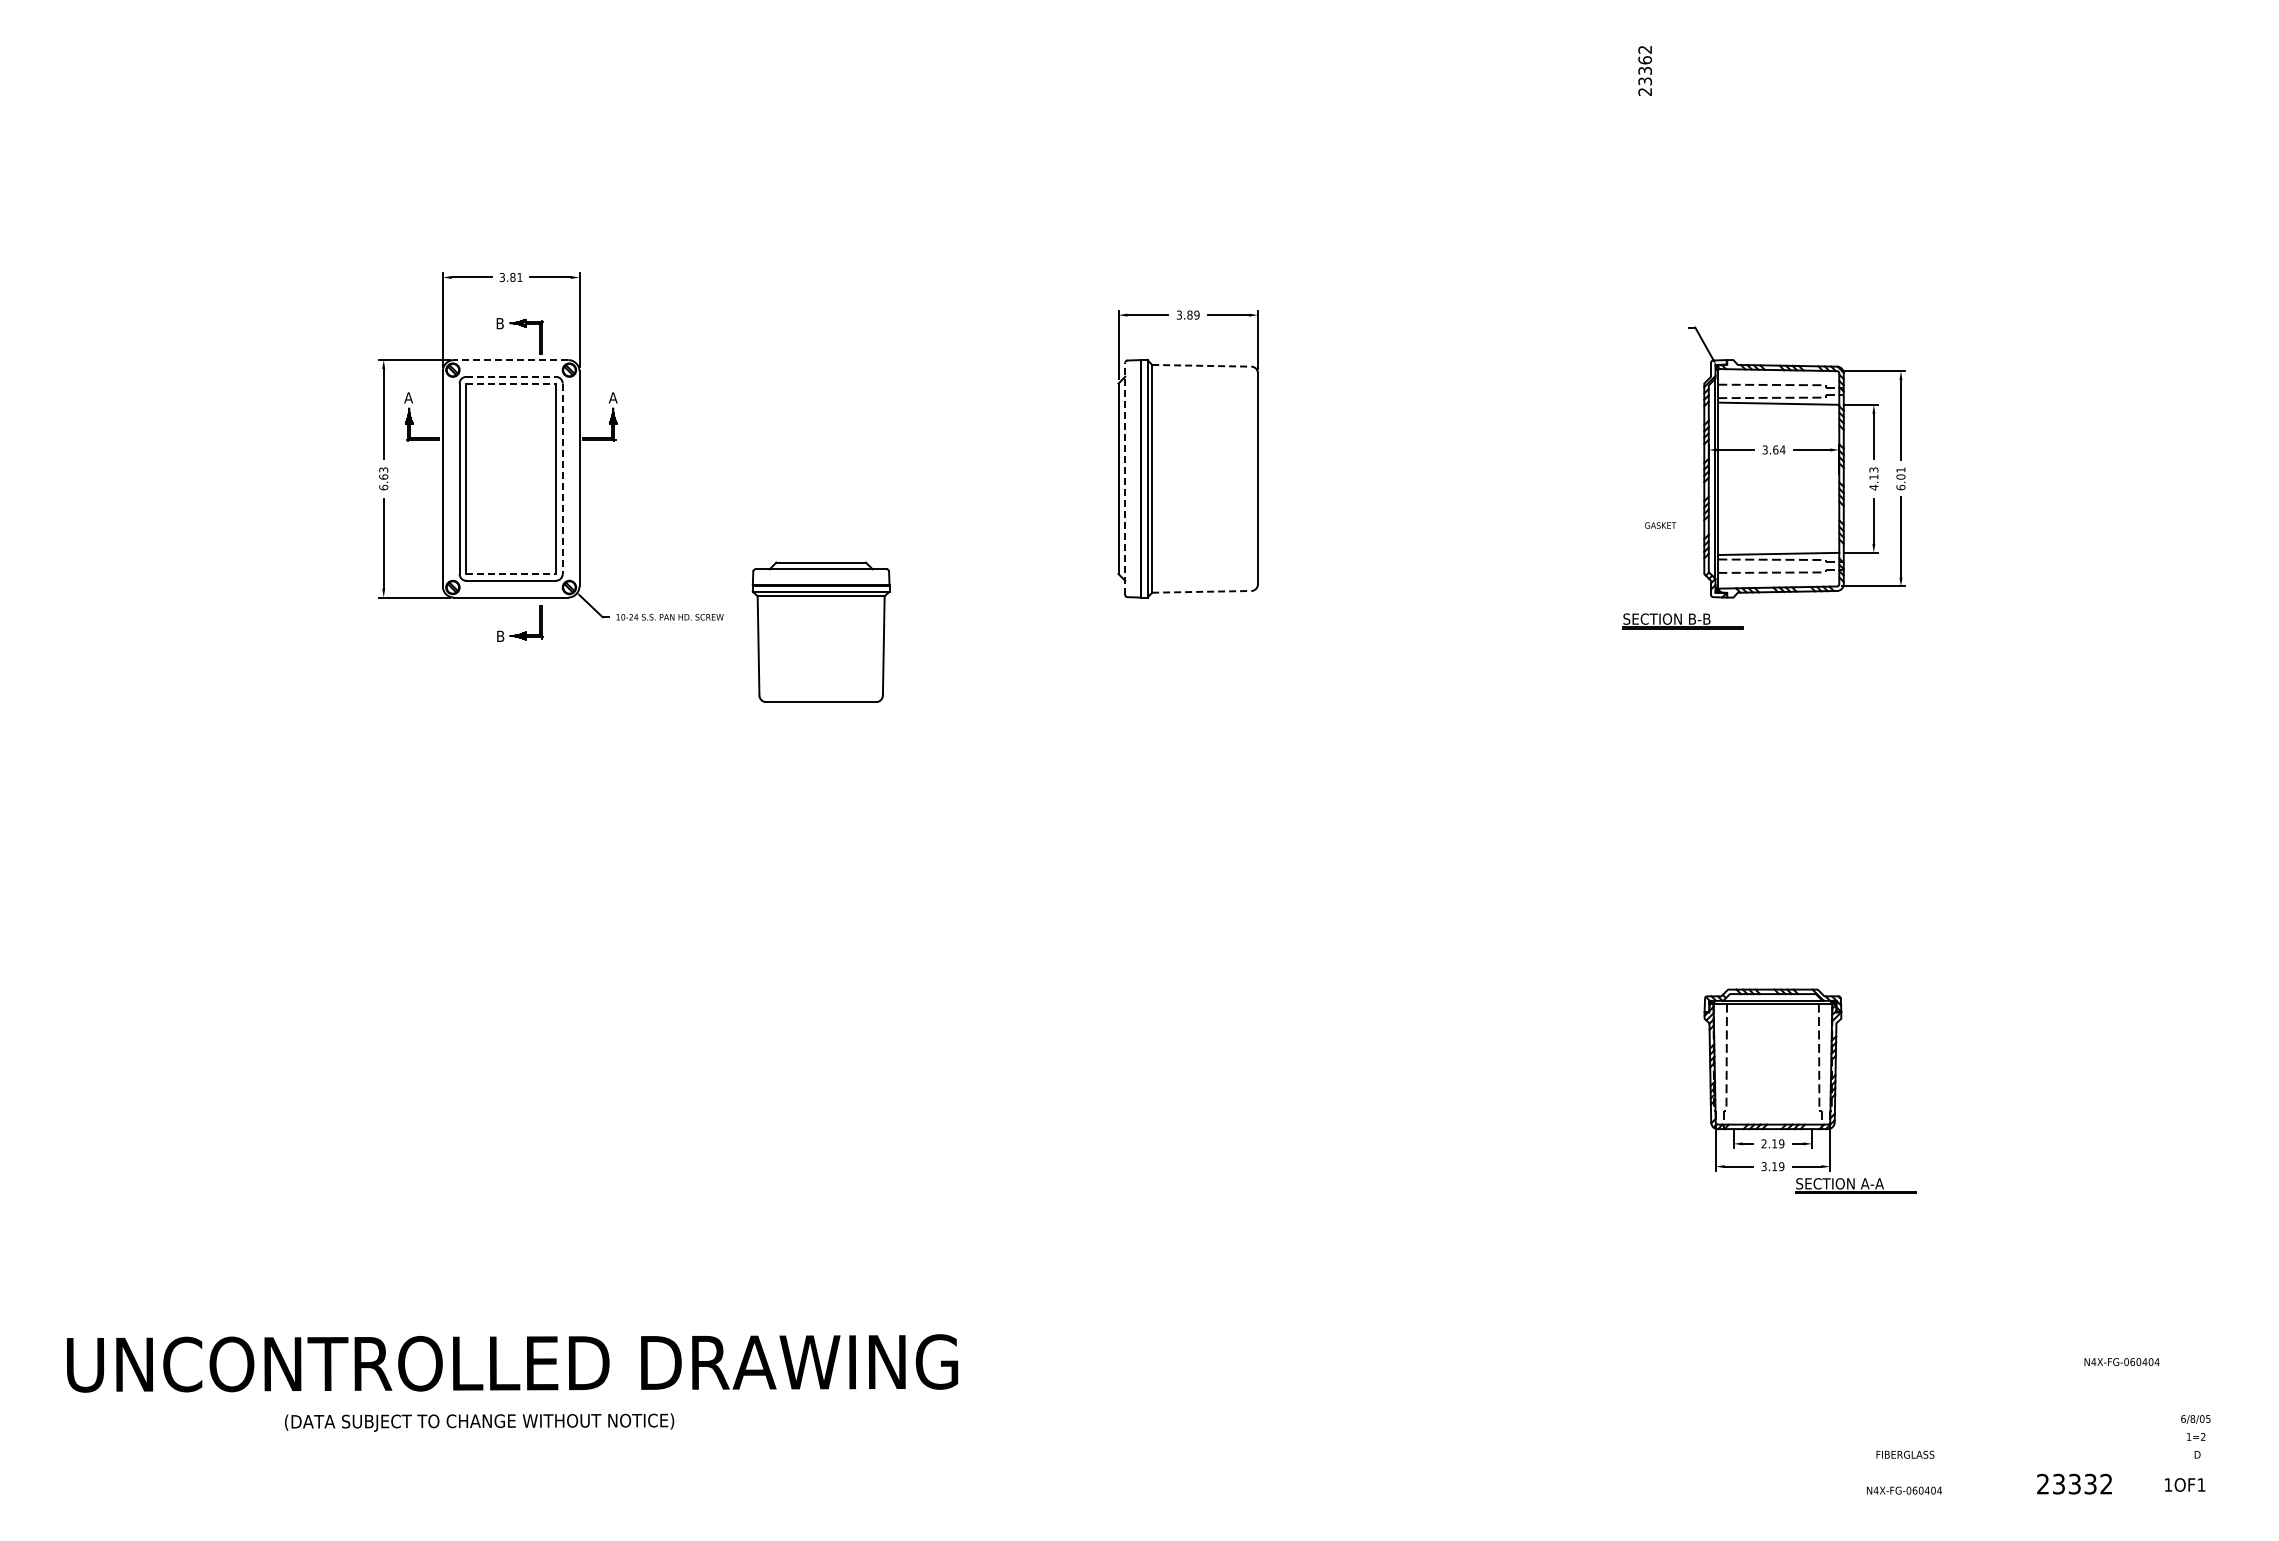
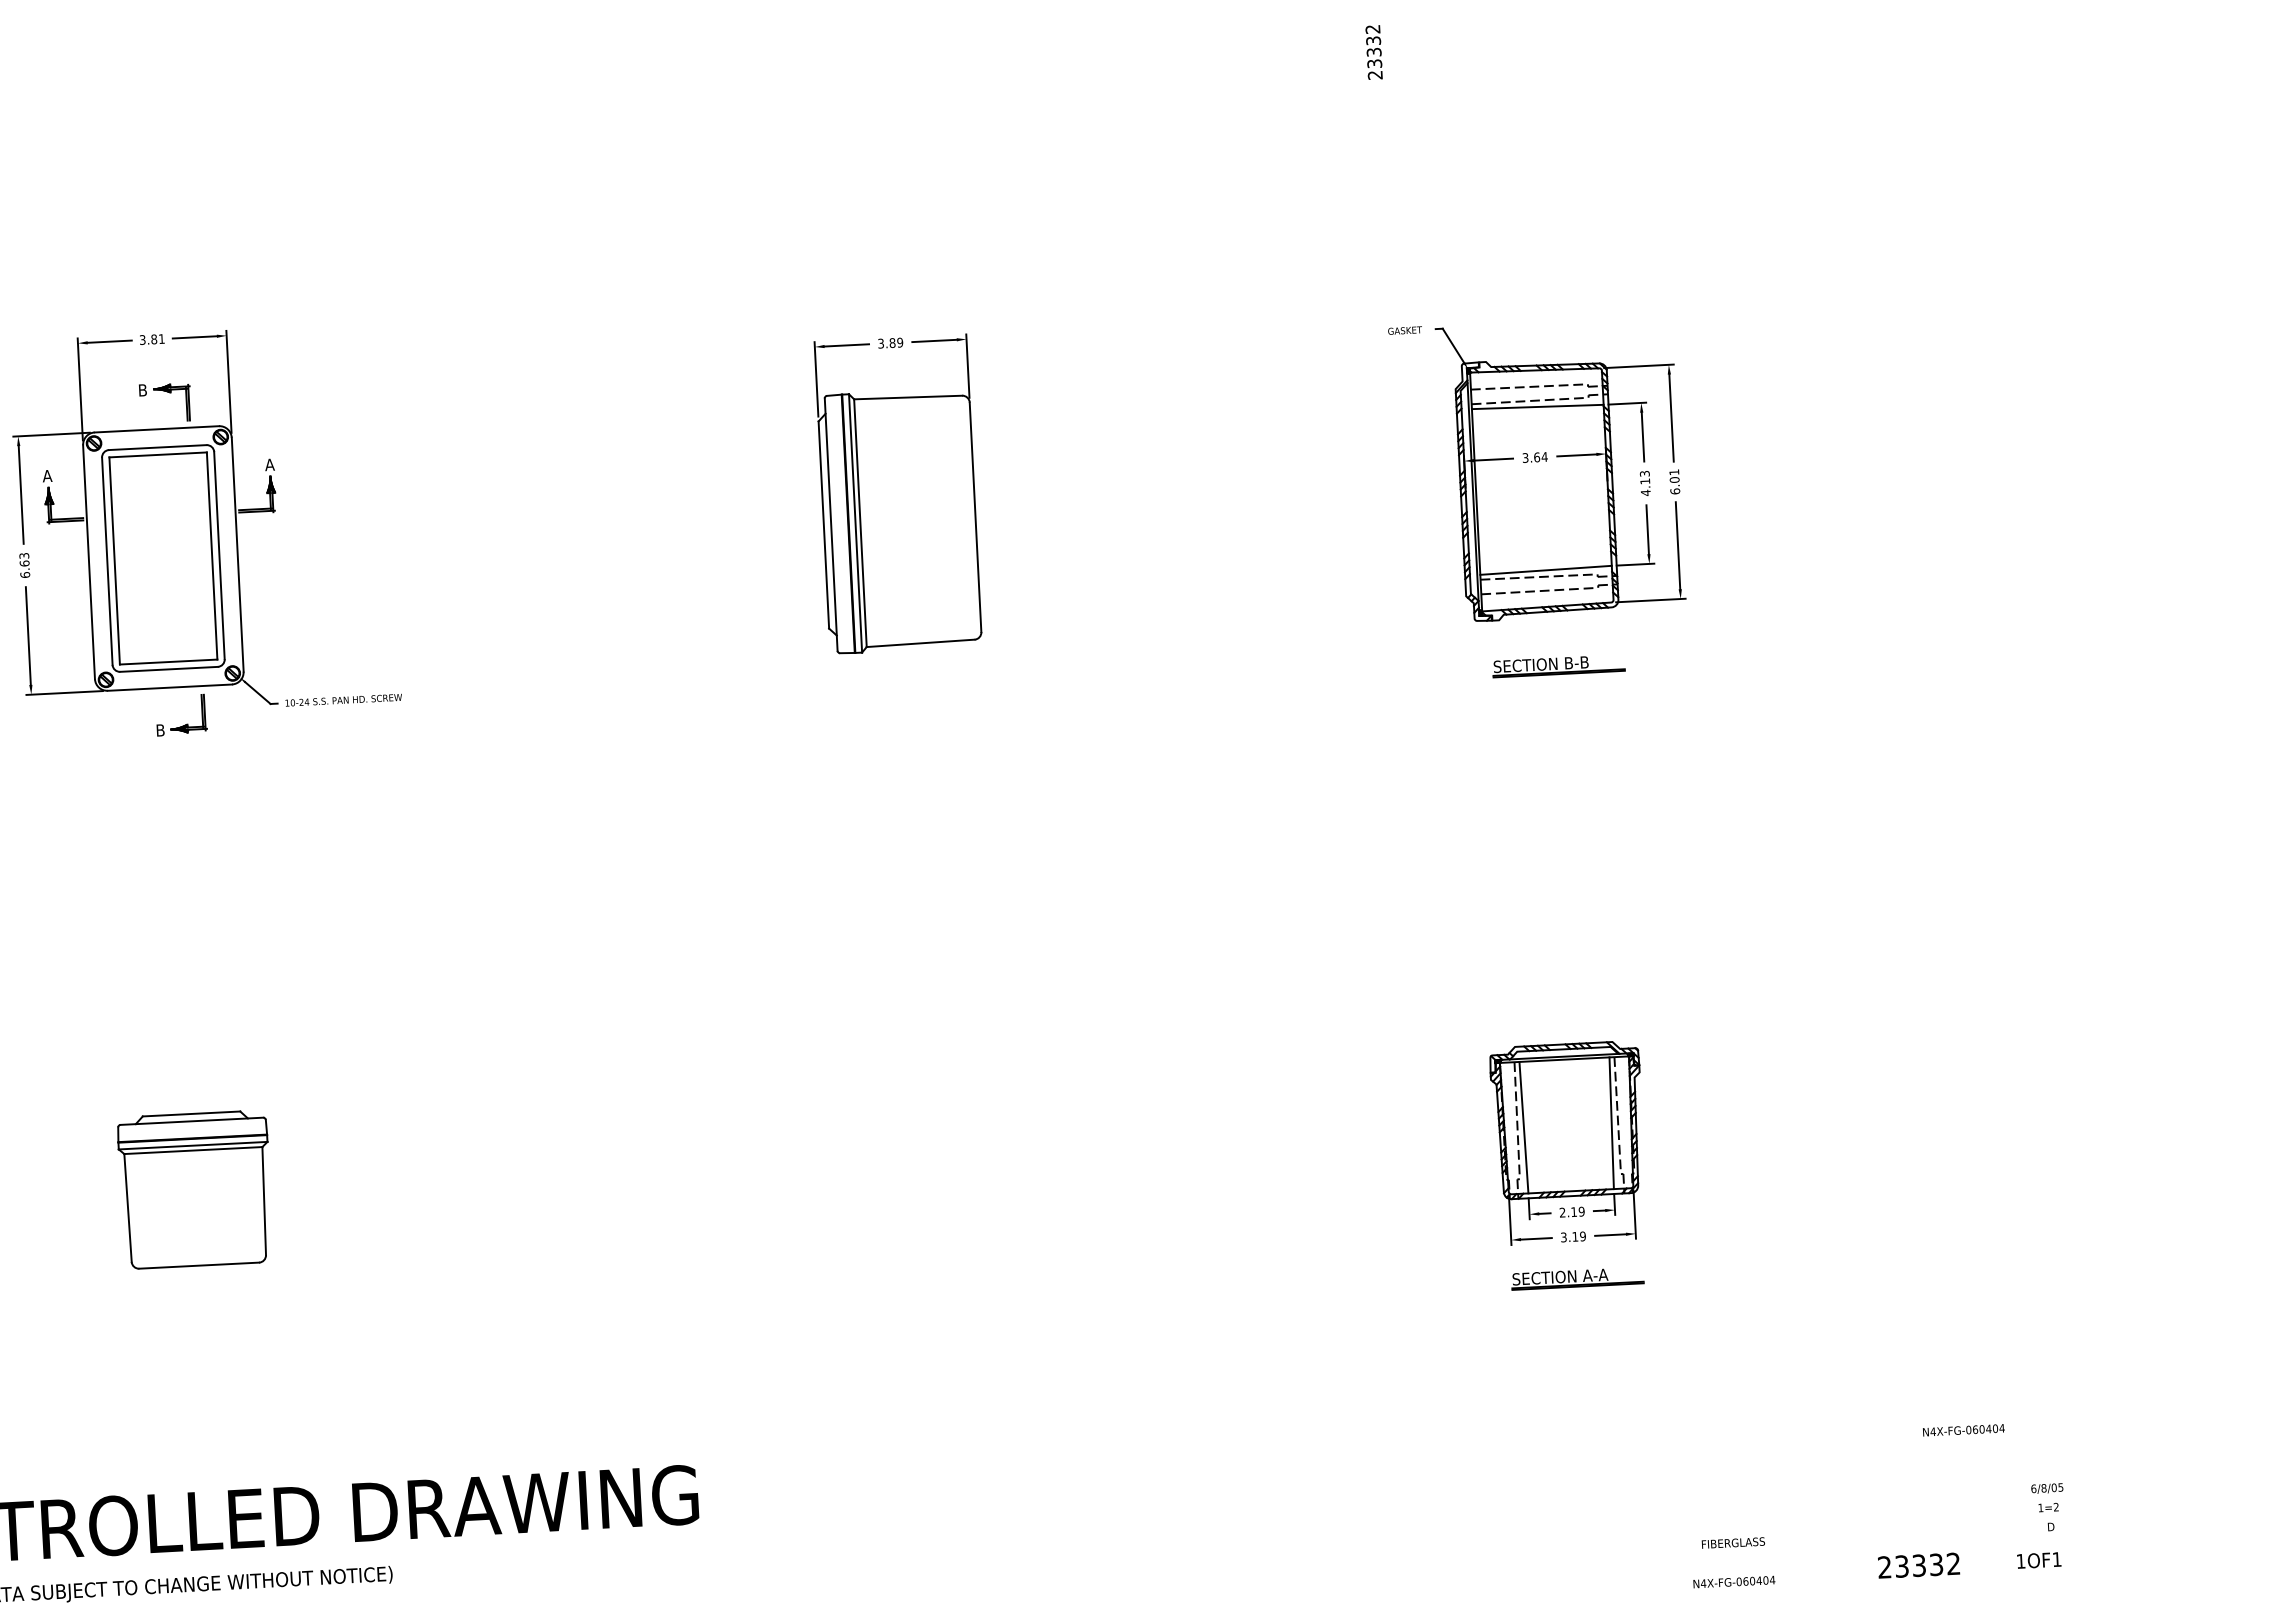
text: (1645, 60) -> (1373, 41), 23362 -> 23332
line: (510, 360) -> (156, 429), dashed -> solid
line: (1201, 365) -> (907, 397), dashed -> solid
line: (511, 376) -> (158, 447), dashed -> solid
line: (511, 383) -> (158, 454), dashed -> solid
line: (1125, 478) -> (831, 524), dashed -> solid
line: (562, 479) -> (219, 556), dashed -> solid
text: (1660, 525) -> (1404, 330), moved
line: (511, 574) -> (169, 662), dashed -> solid
line: (1201, 591) -> (920, 642), dashed -> solid
part: (1682, 621) -> (1558, 666), moved
part: (820, 631) -> (194, 1188), moved
line: (1732, 1063) -> (1523, 1127), added
line: (1813, 1063) -> (1611, 1122), added
part: (1855, 1185) -> (1577, 1278), moved

